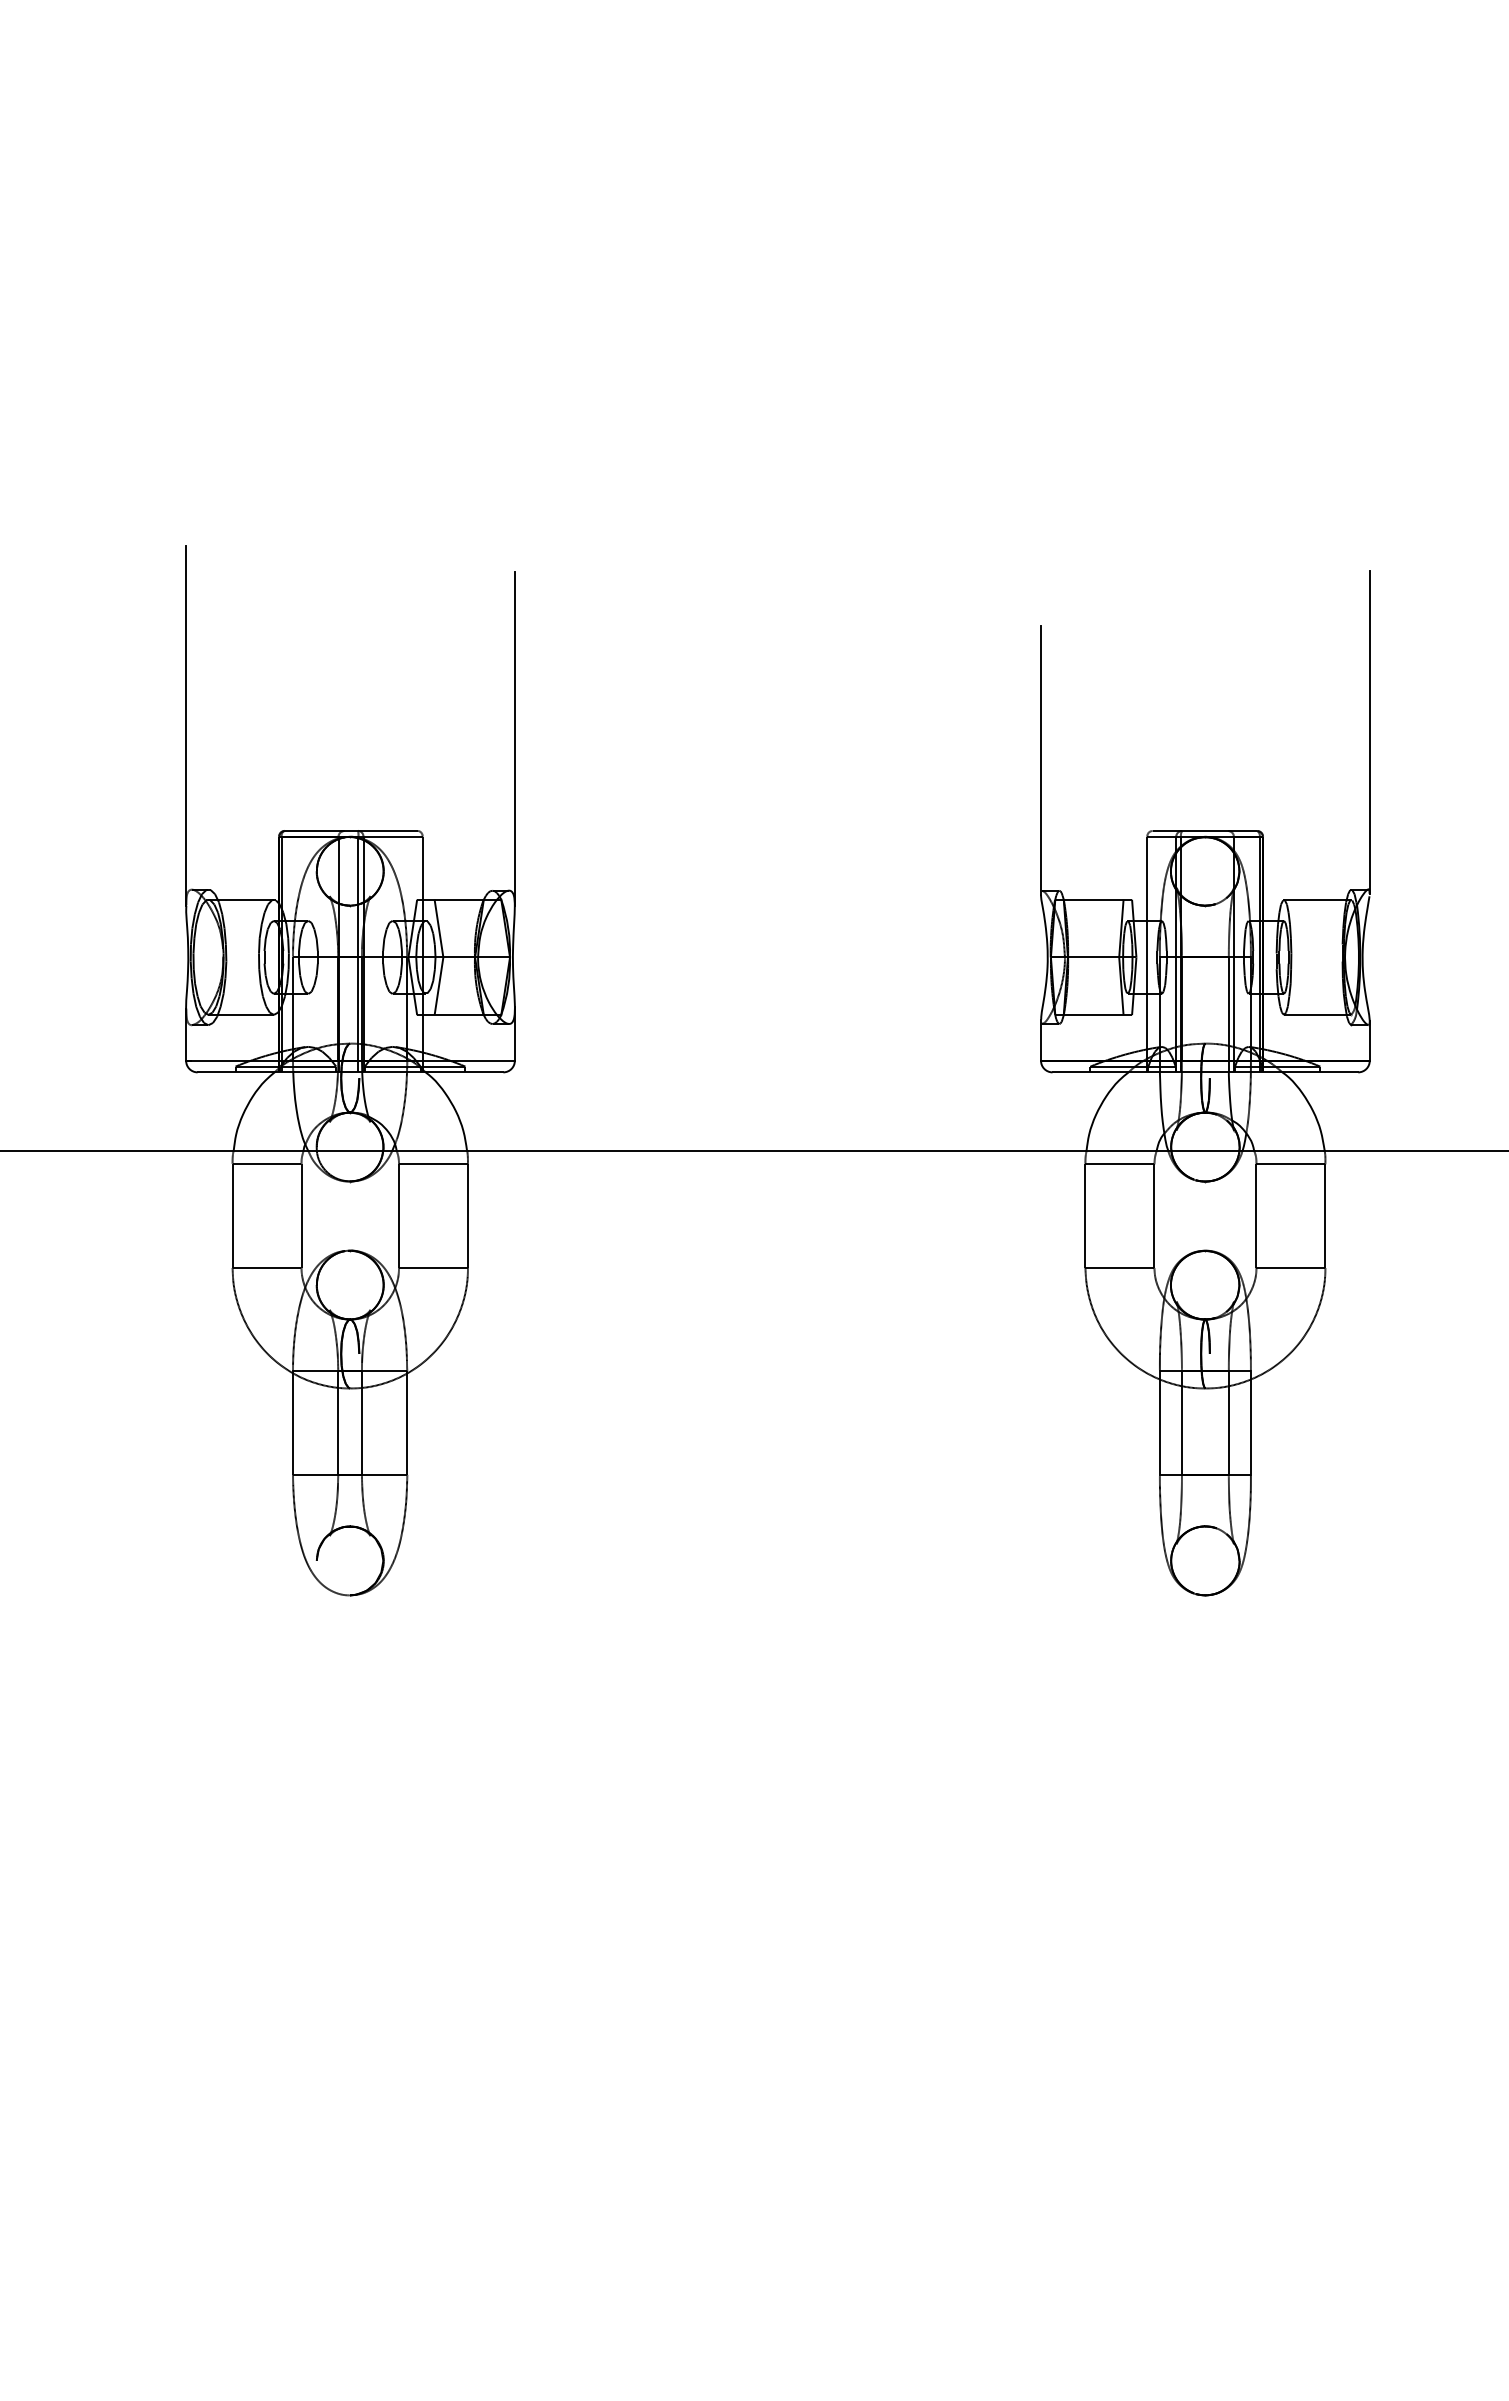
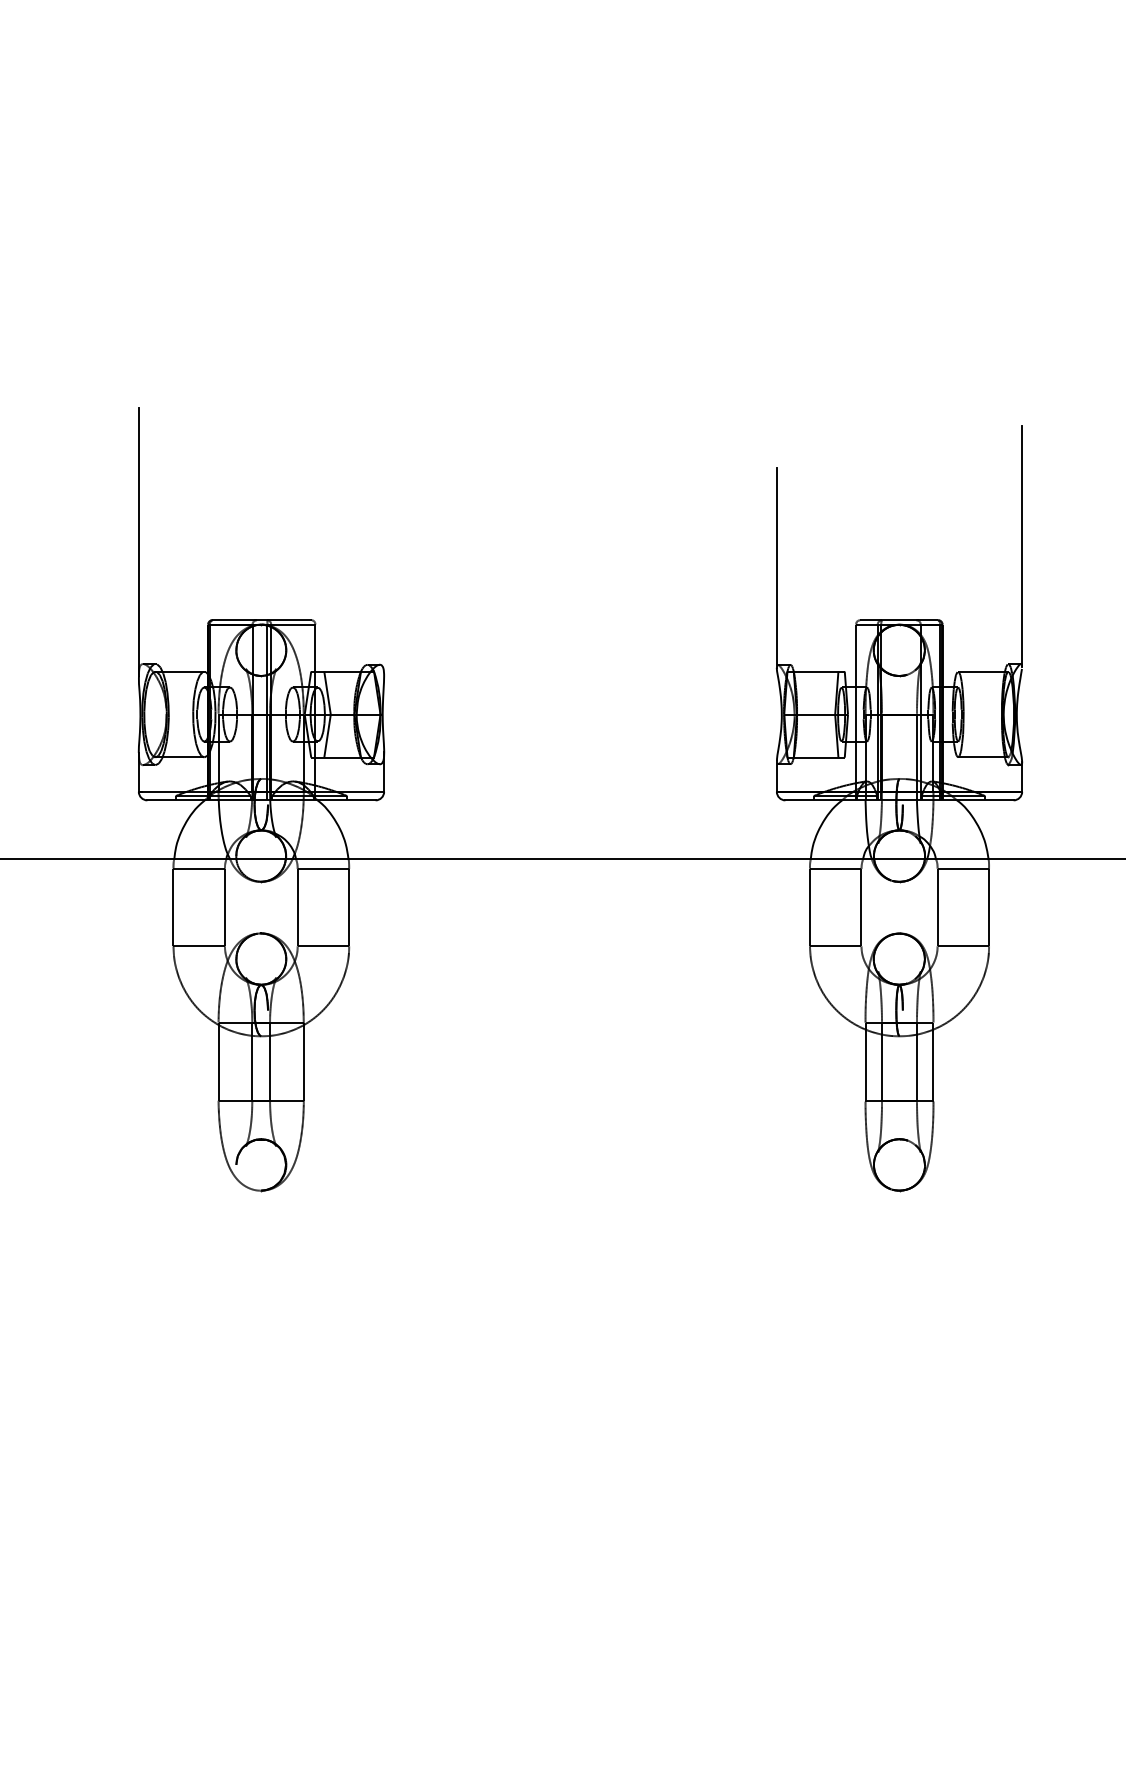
line: (514, 738) -> (383, 551), removed

